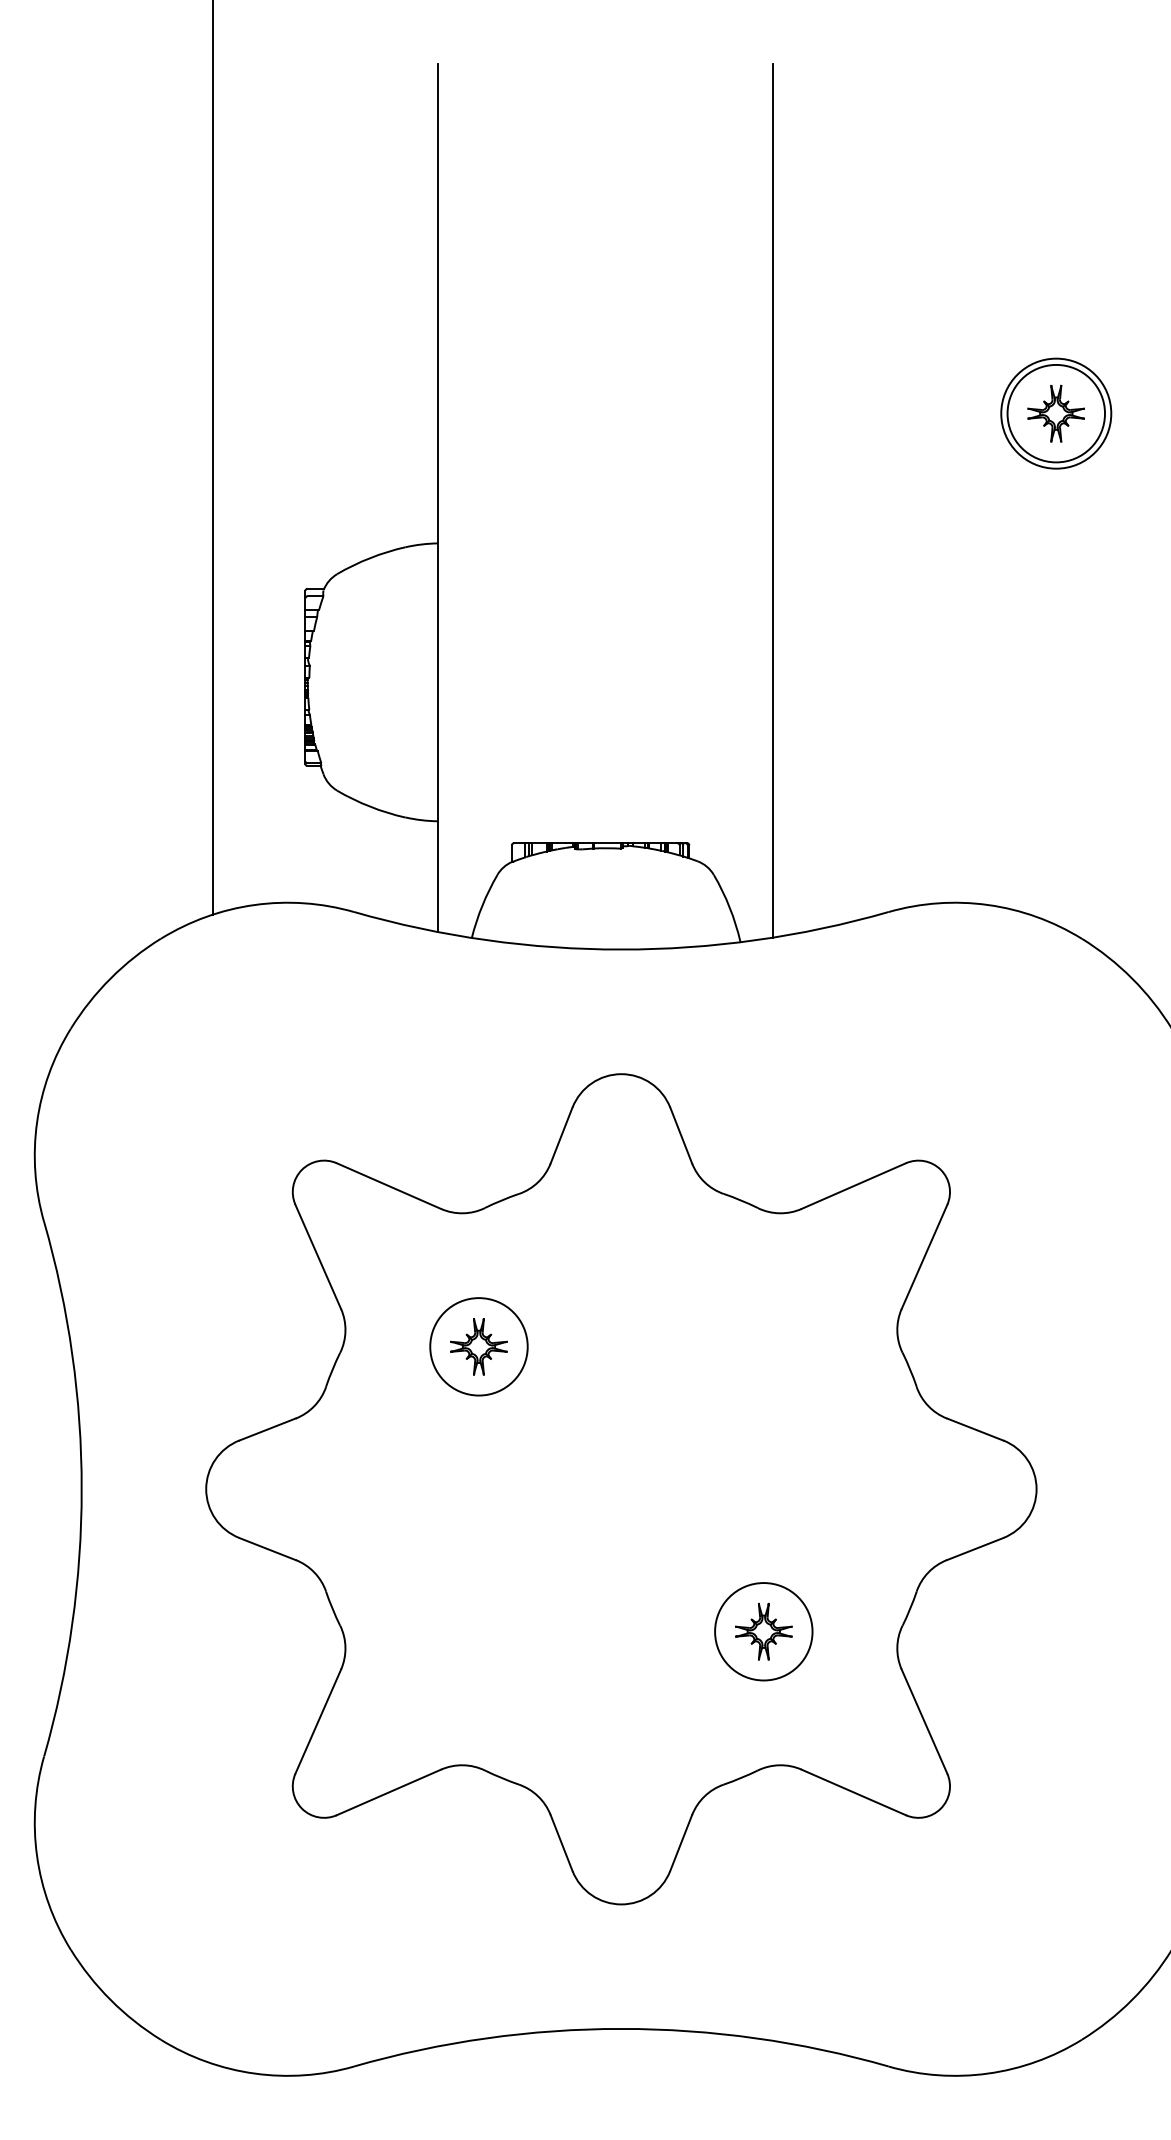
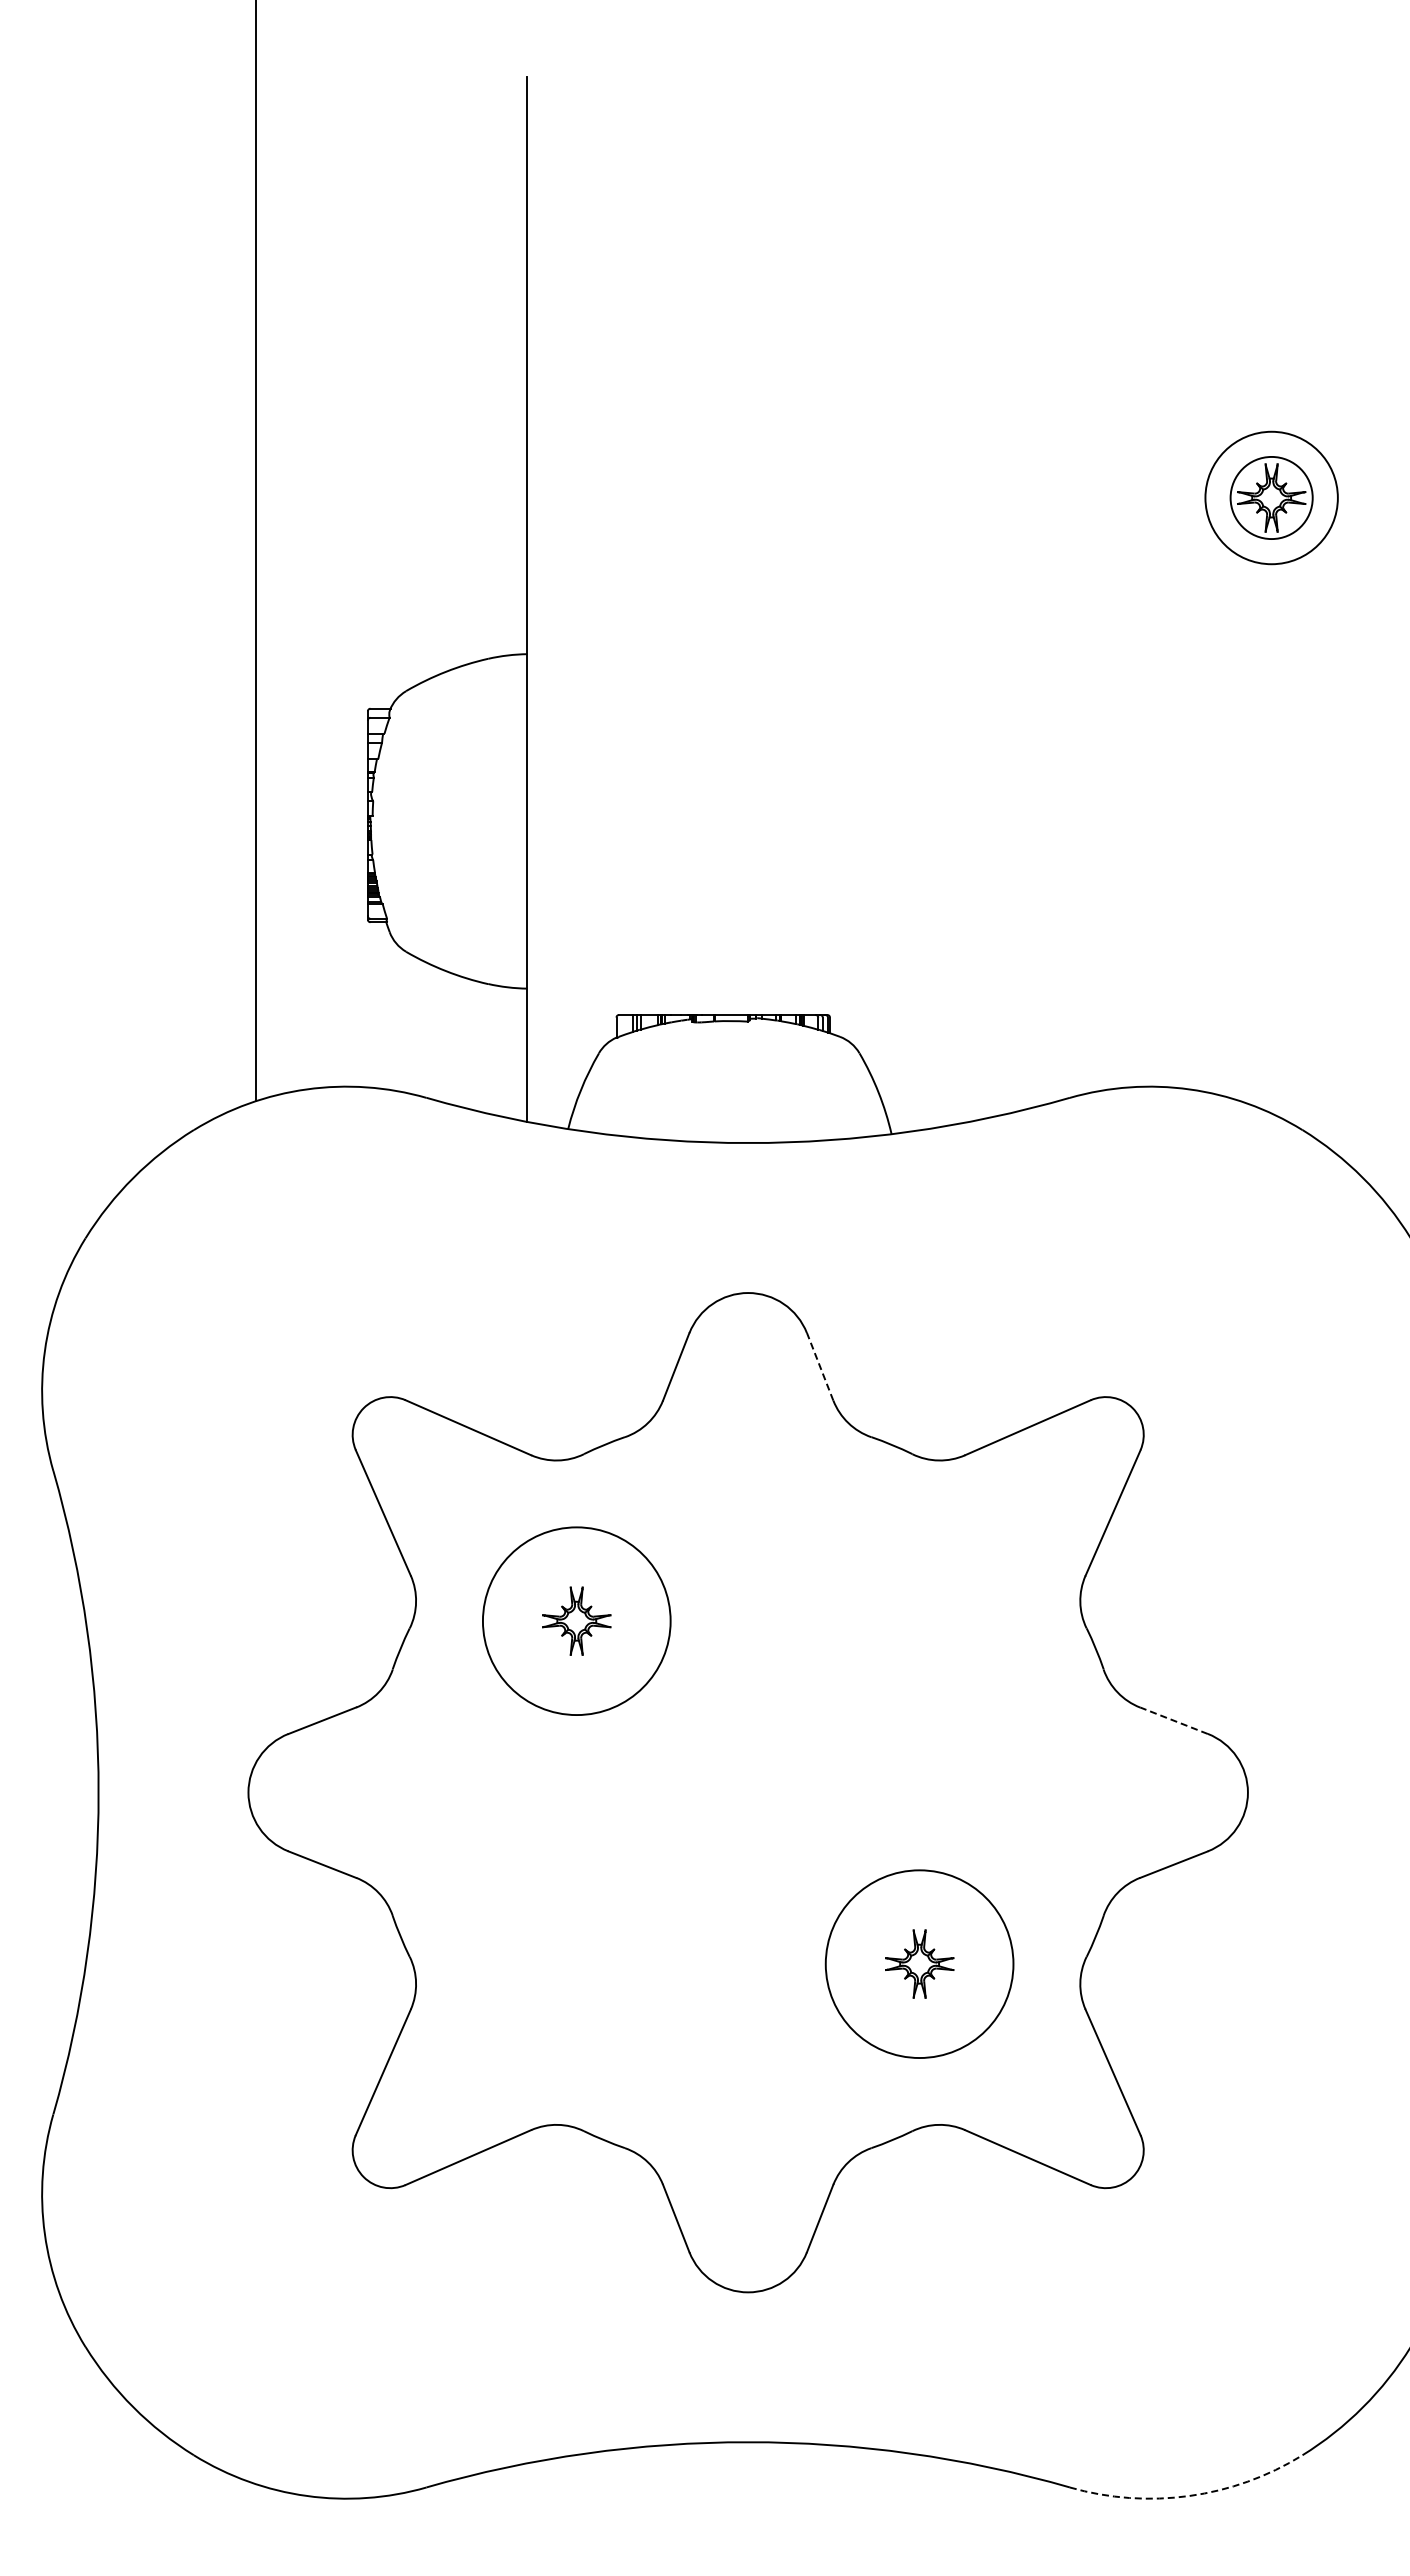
circle: (1056, 413) -> (1271, 497), size x0.7
line: (773, 500) -> (931, 602), removed
line: (680, 1135) -> (819, 1366), solid -> dashed
circle: (478, 1346) -> (576, 1620), size x1.6
line: (974, 1429) -> (1173, 1720), solid -> dashed
circle: (763, 1631) -> (919, 1963), size x1.6
arc: (988, 2073) -> (1189, 2495), solid -> dashed

